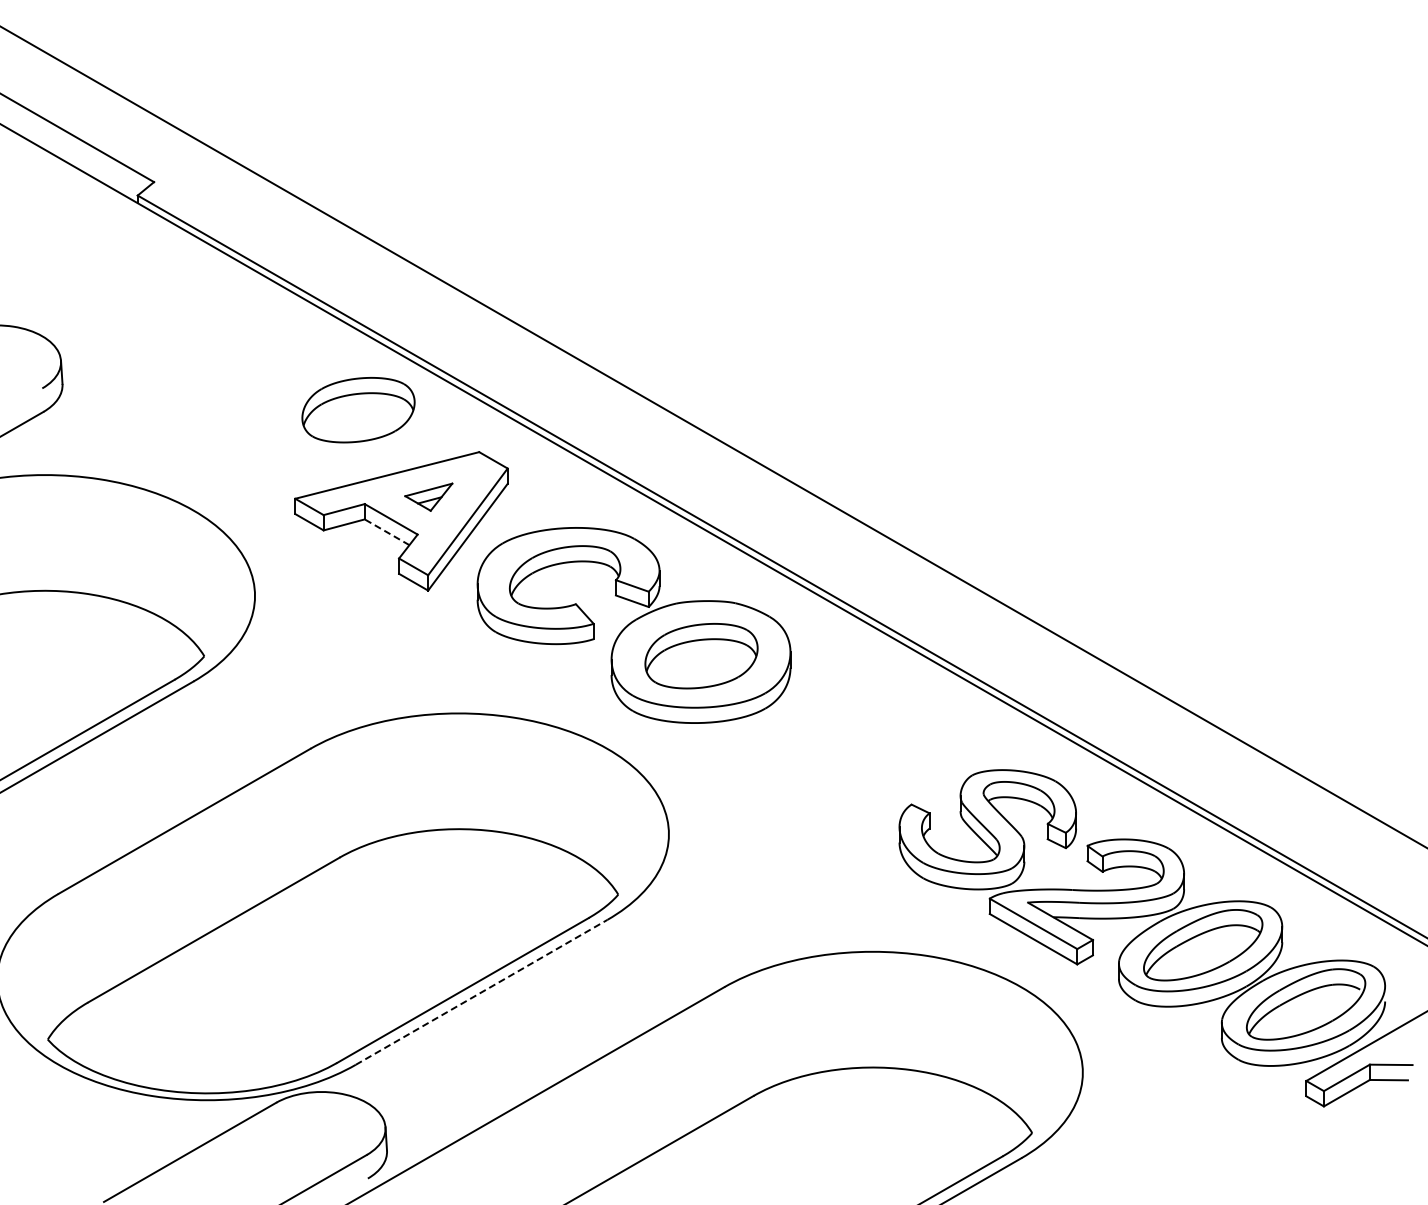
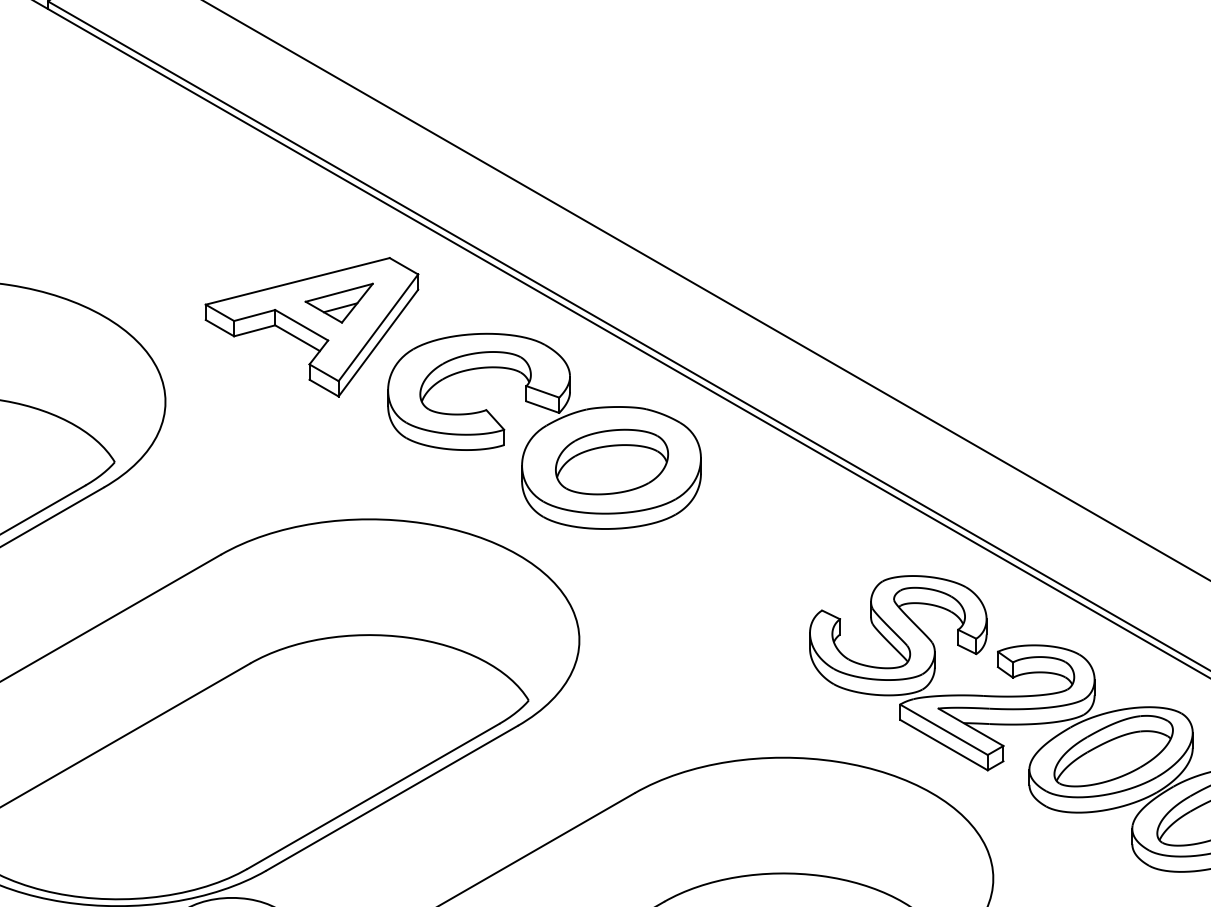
part: (358, 410) -> (268, 216), removed
part: (428, 496) -> (338, 302), size x1.43
line: (387, 532) -> (297, 338), dashed -> solid
line: (482, 992) -> (392, 798), dashed -> solid

